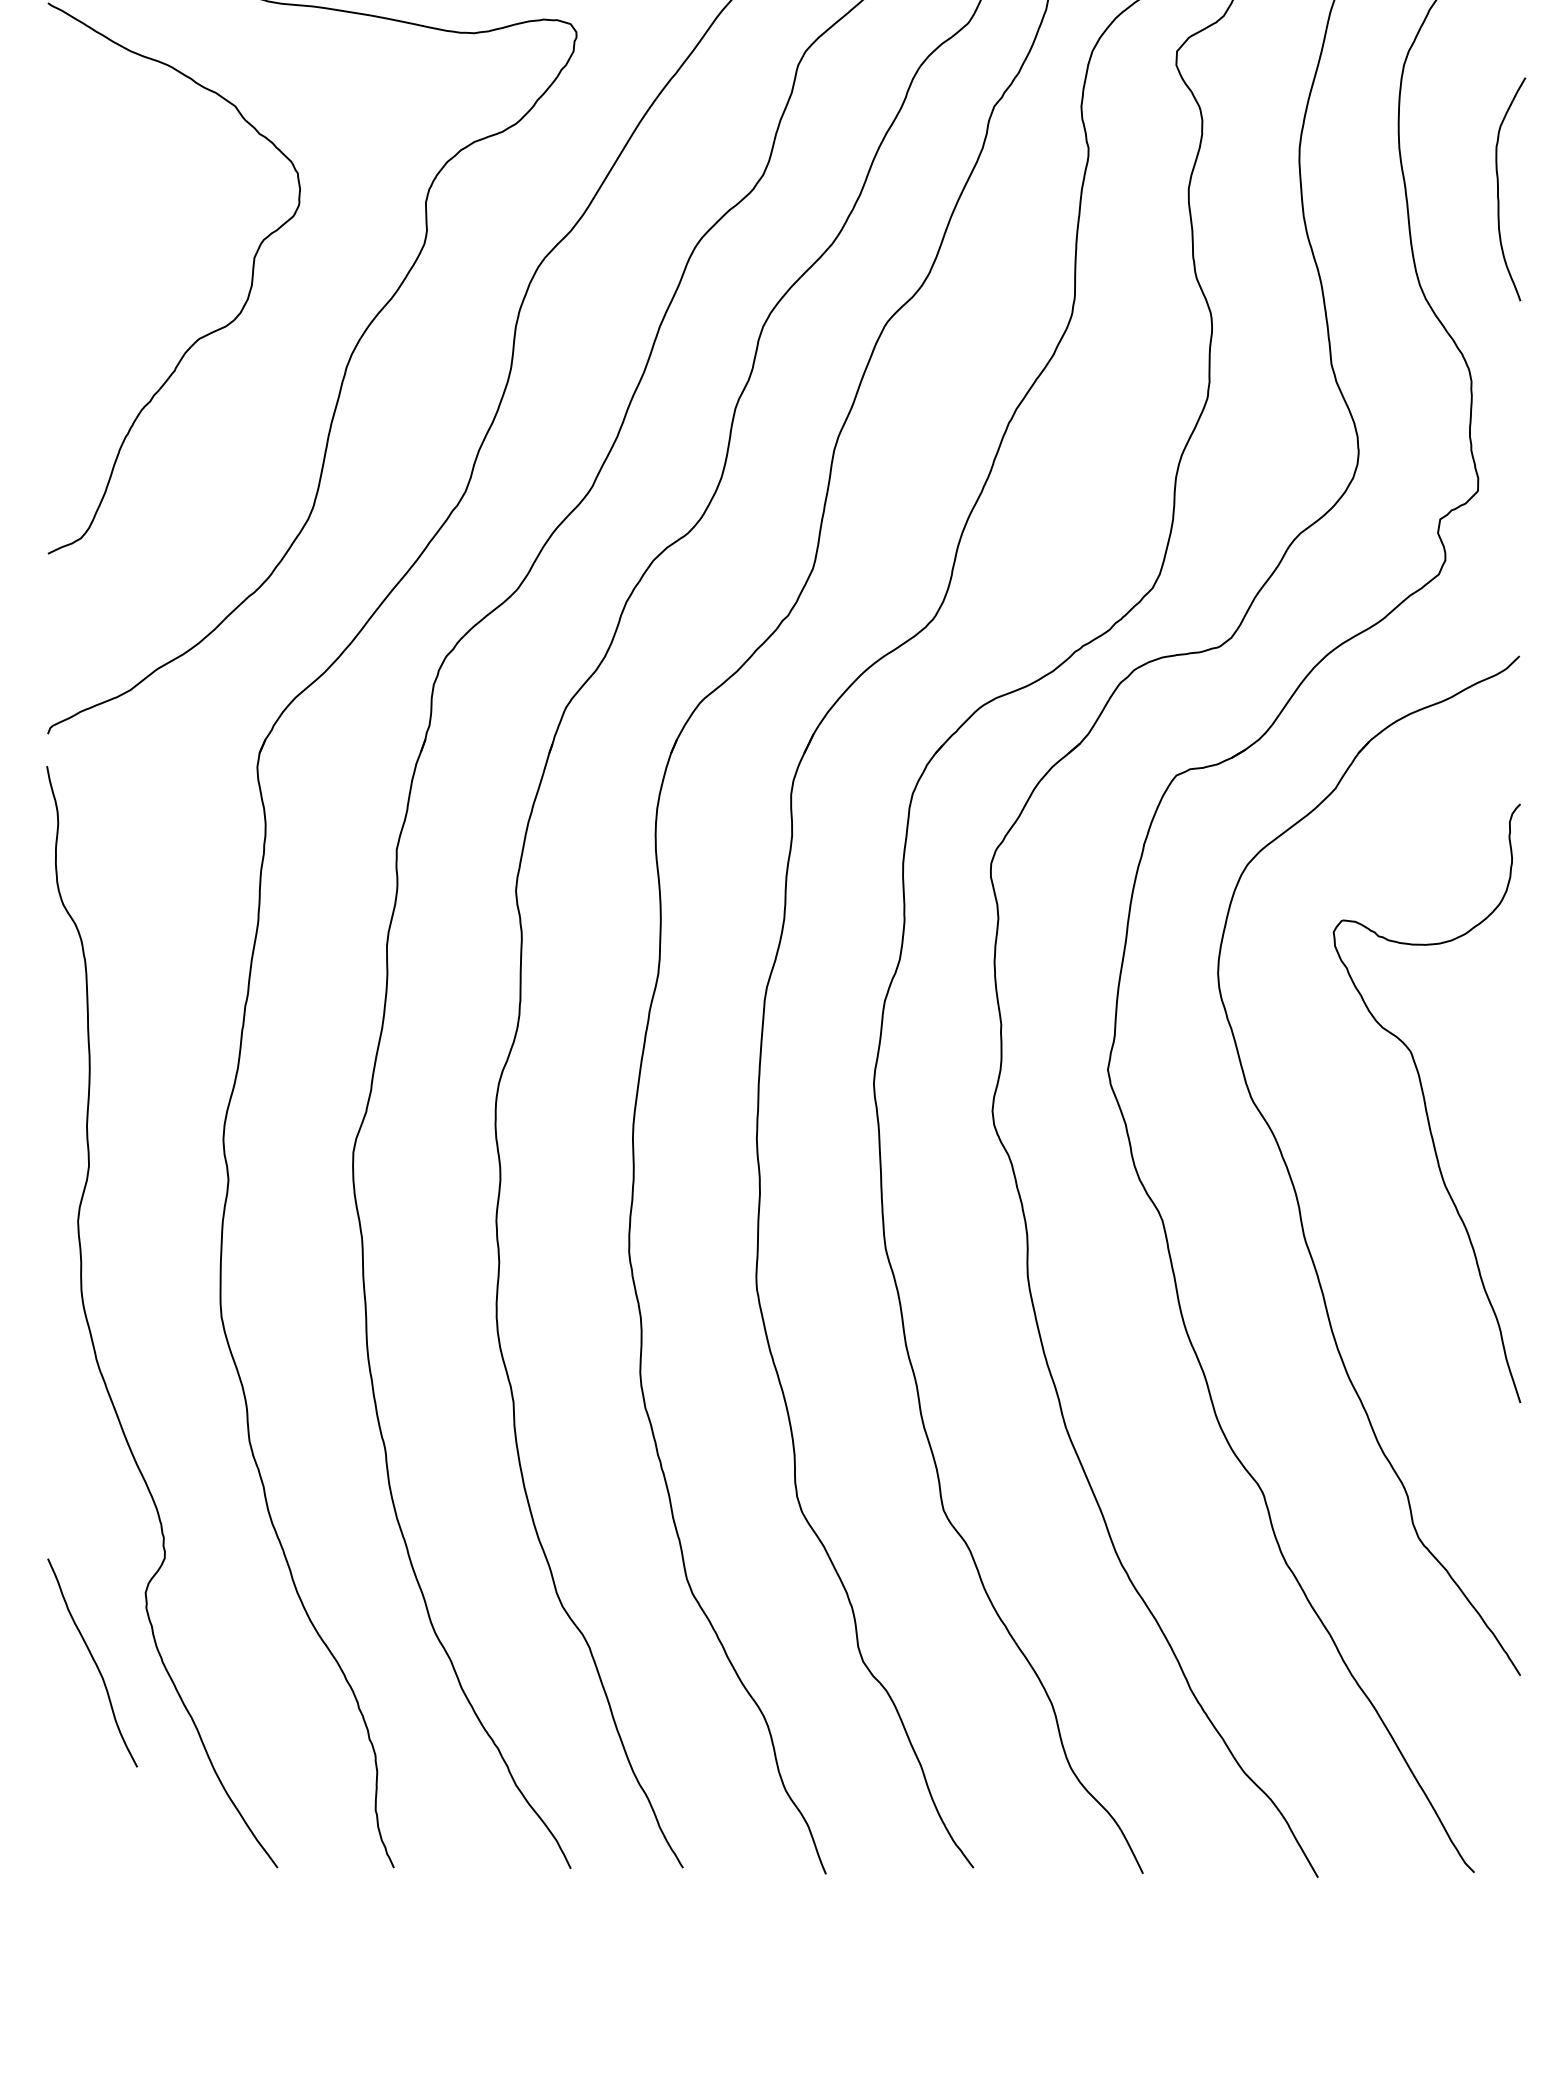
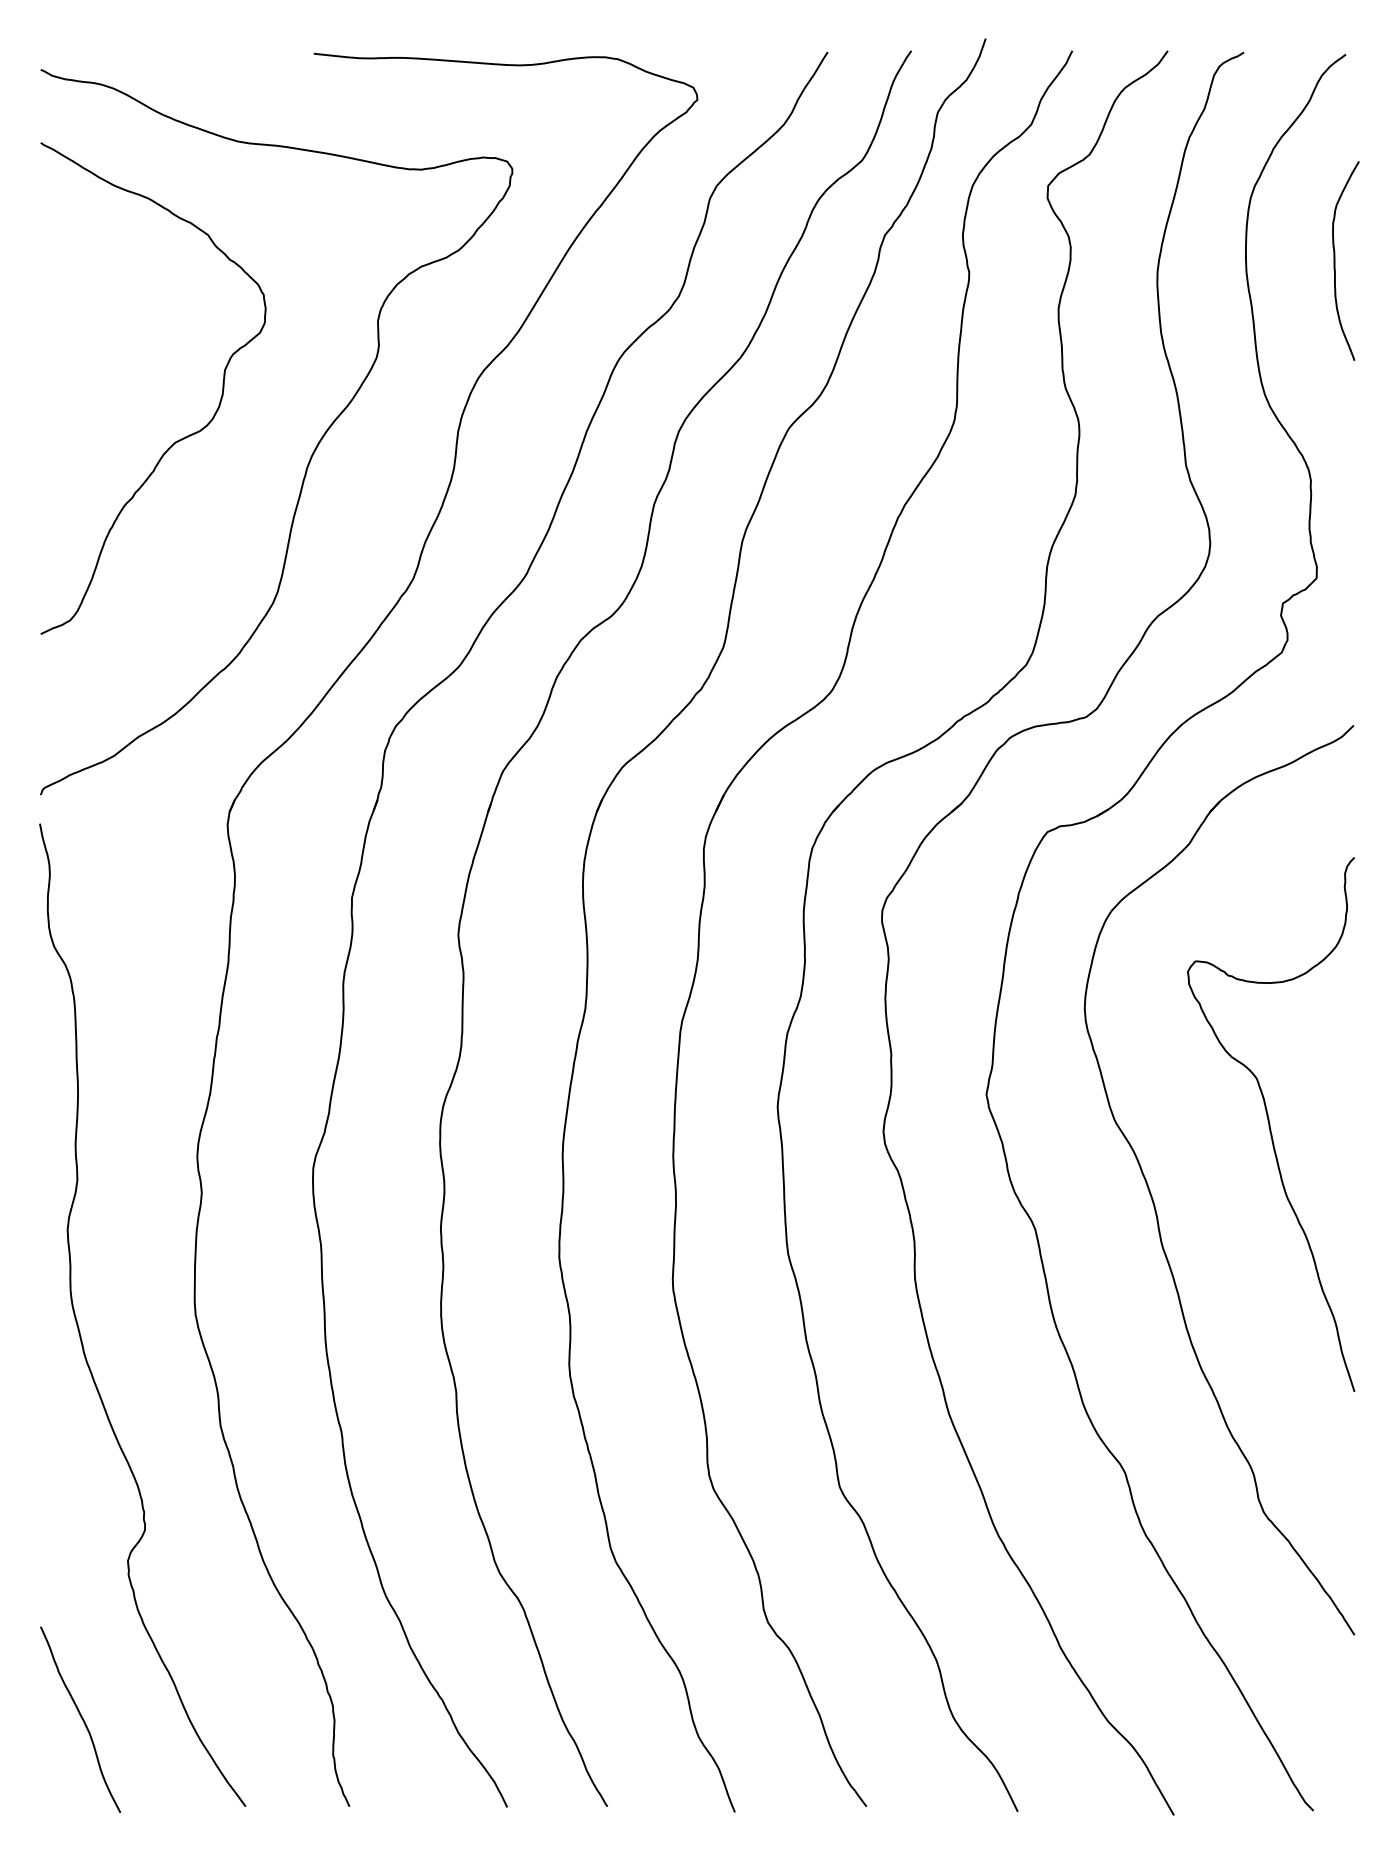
curve: (1499, 188) -> (1335, 260), moved
curve: (93, 1662) -> (81, 1719), moved

